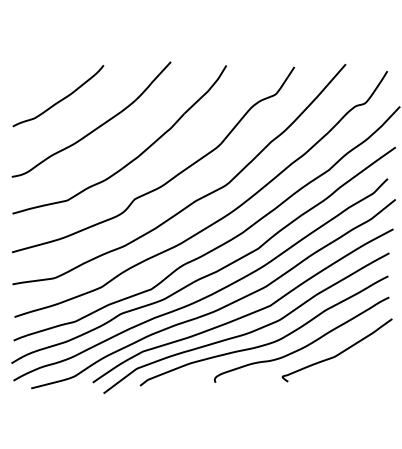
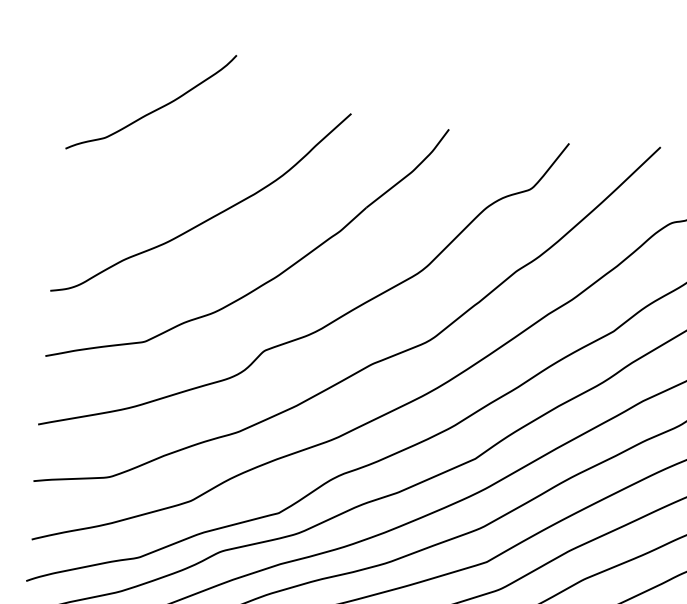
curve: (60, 99) -> (154, 108), moved

